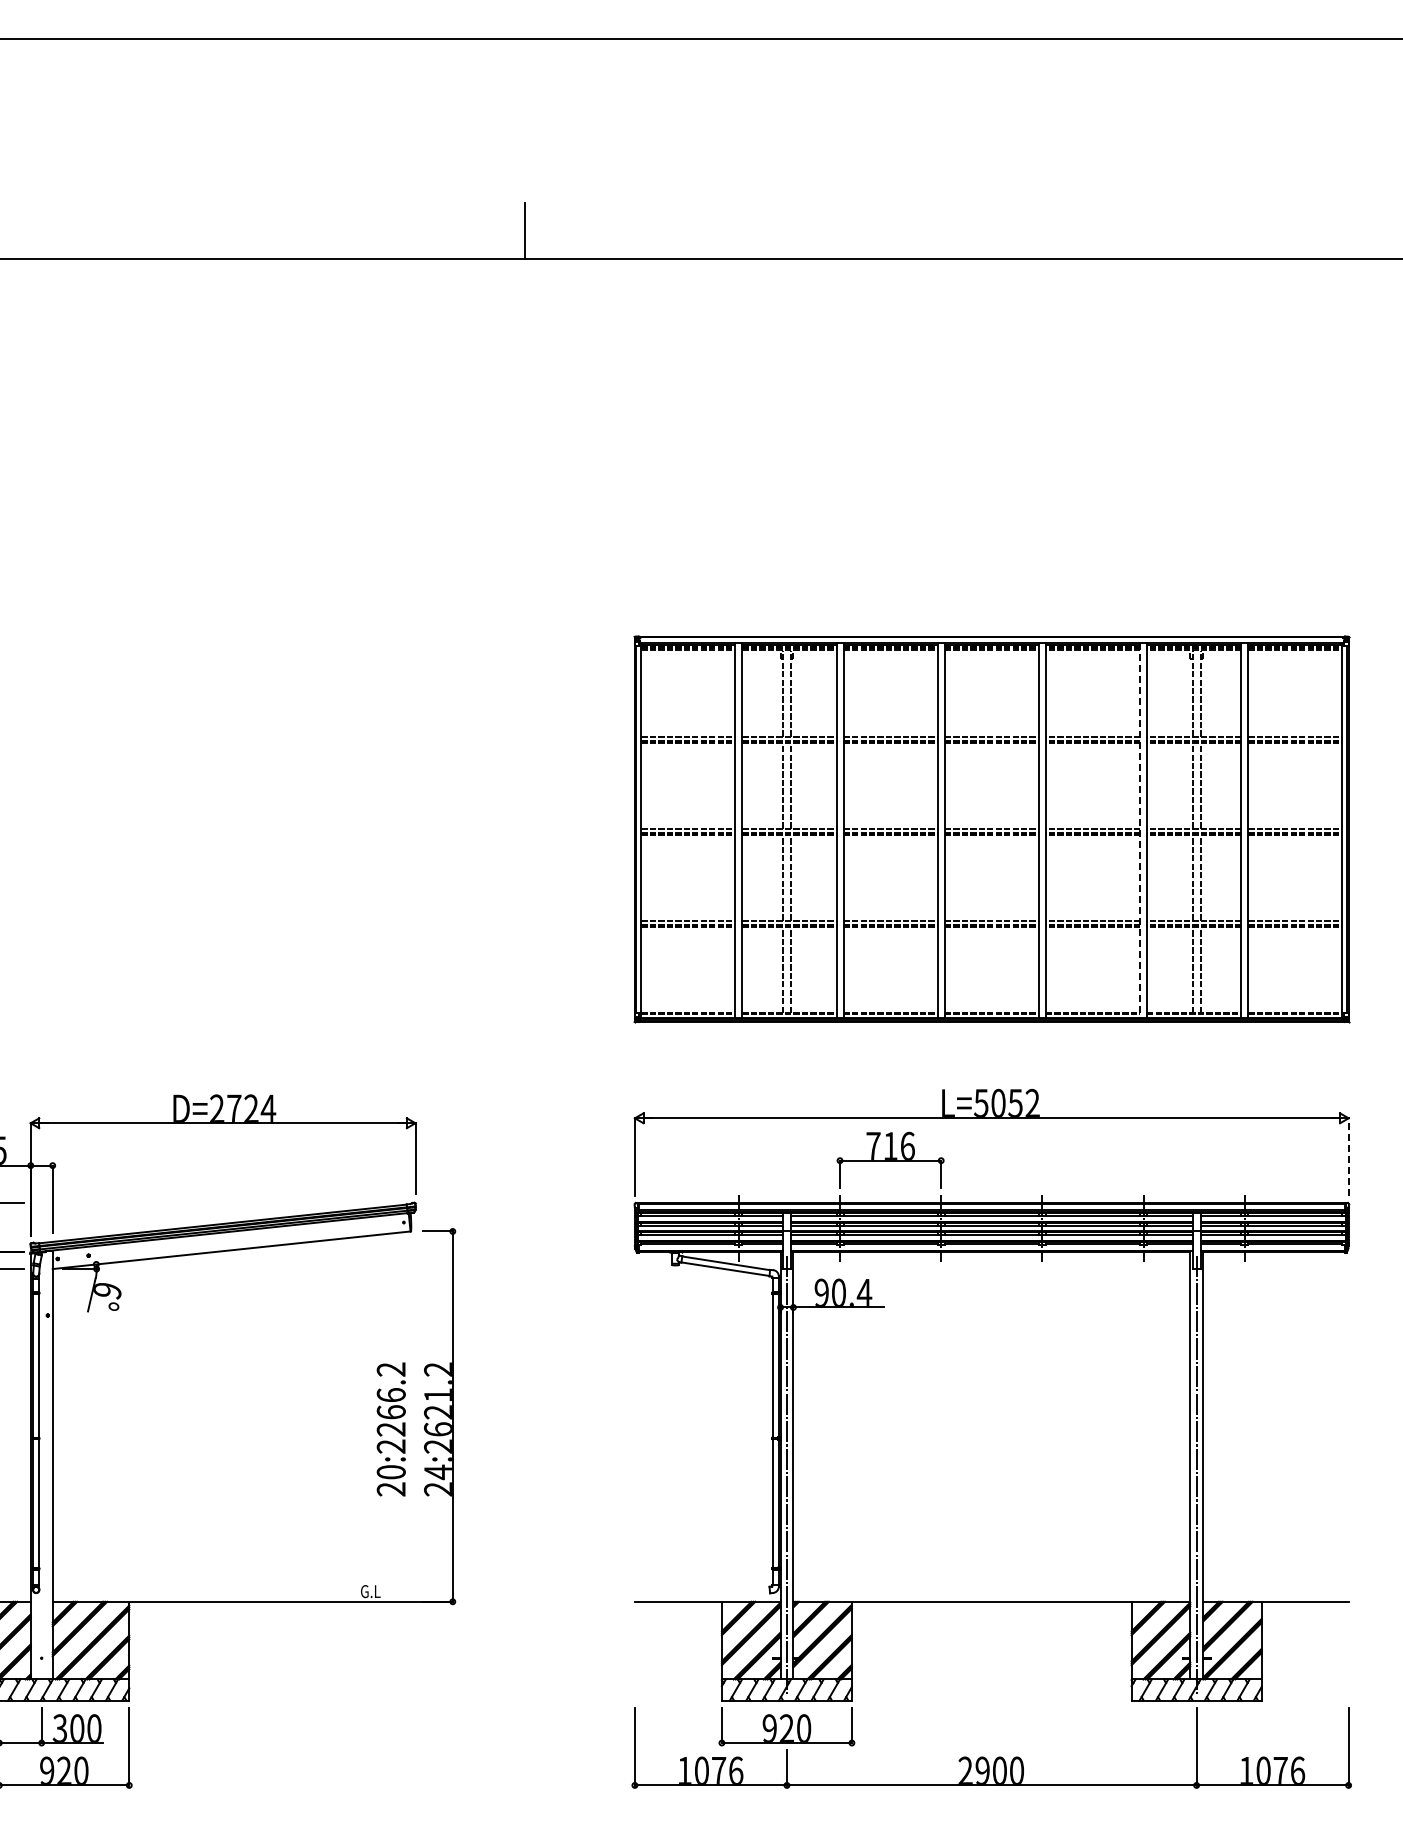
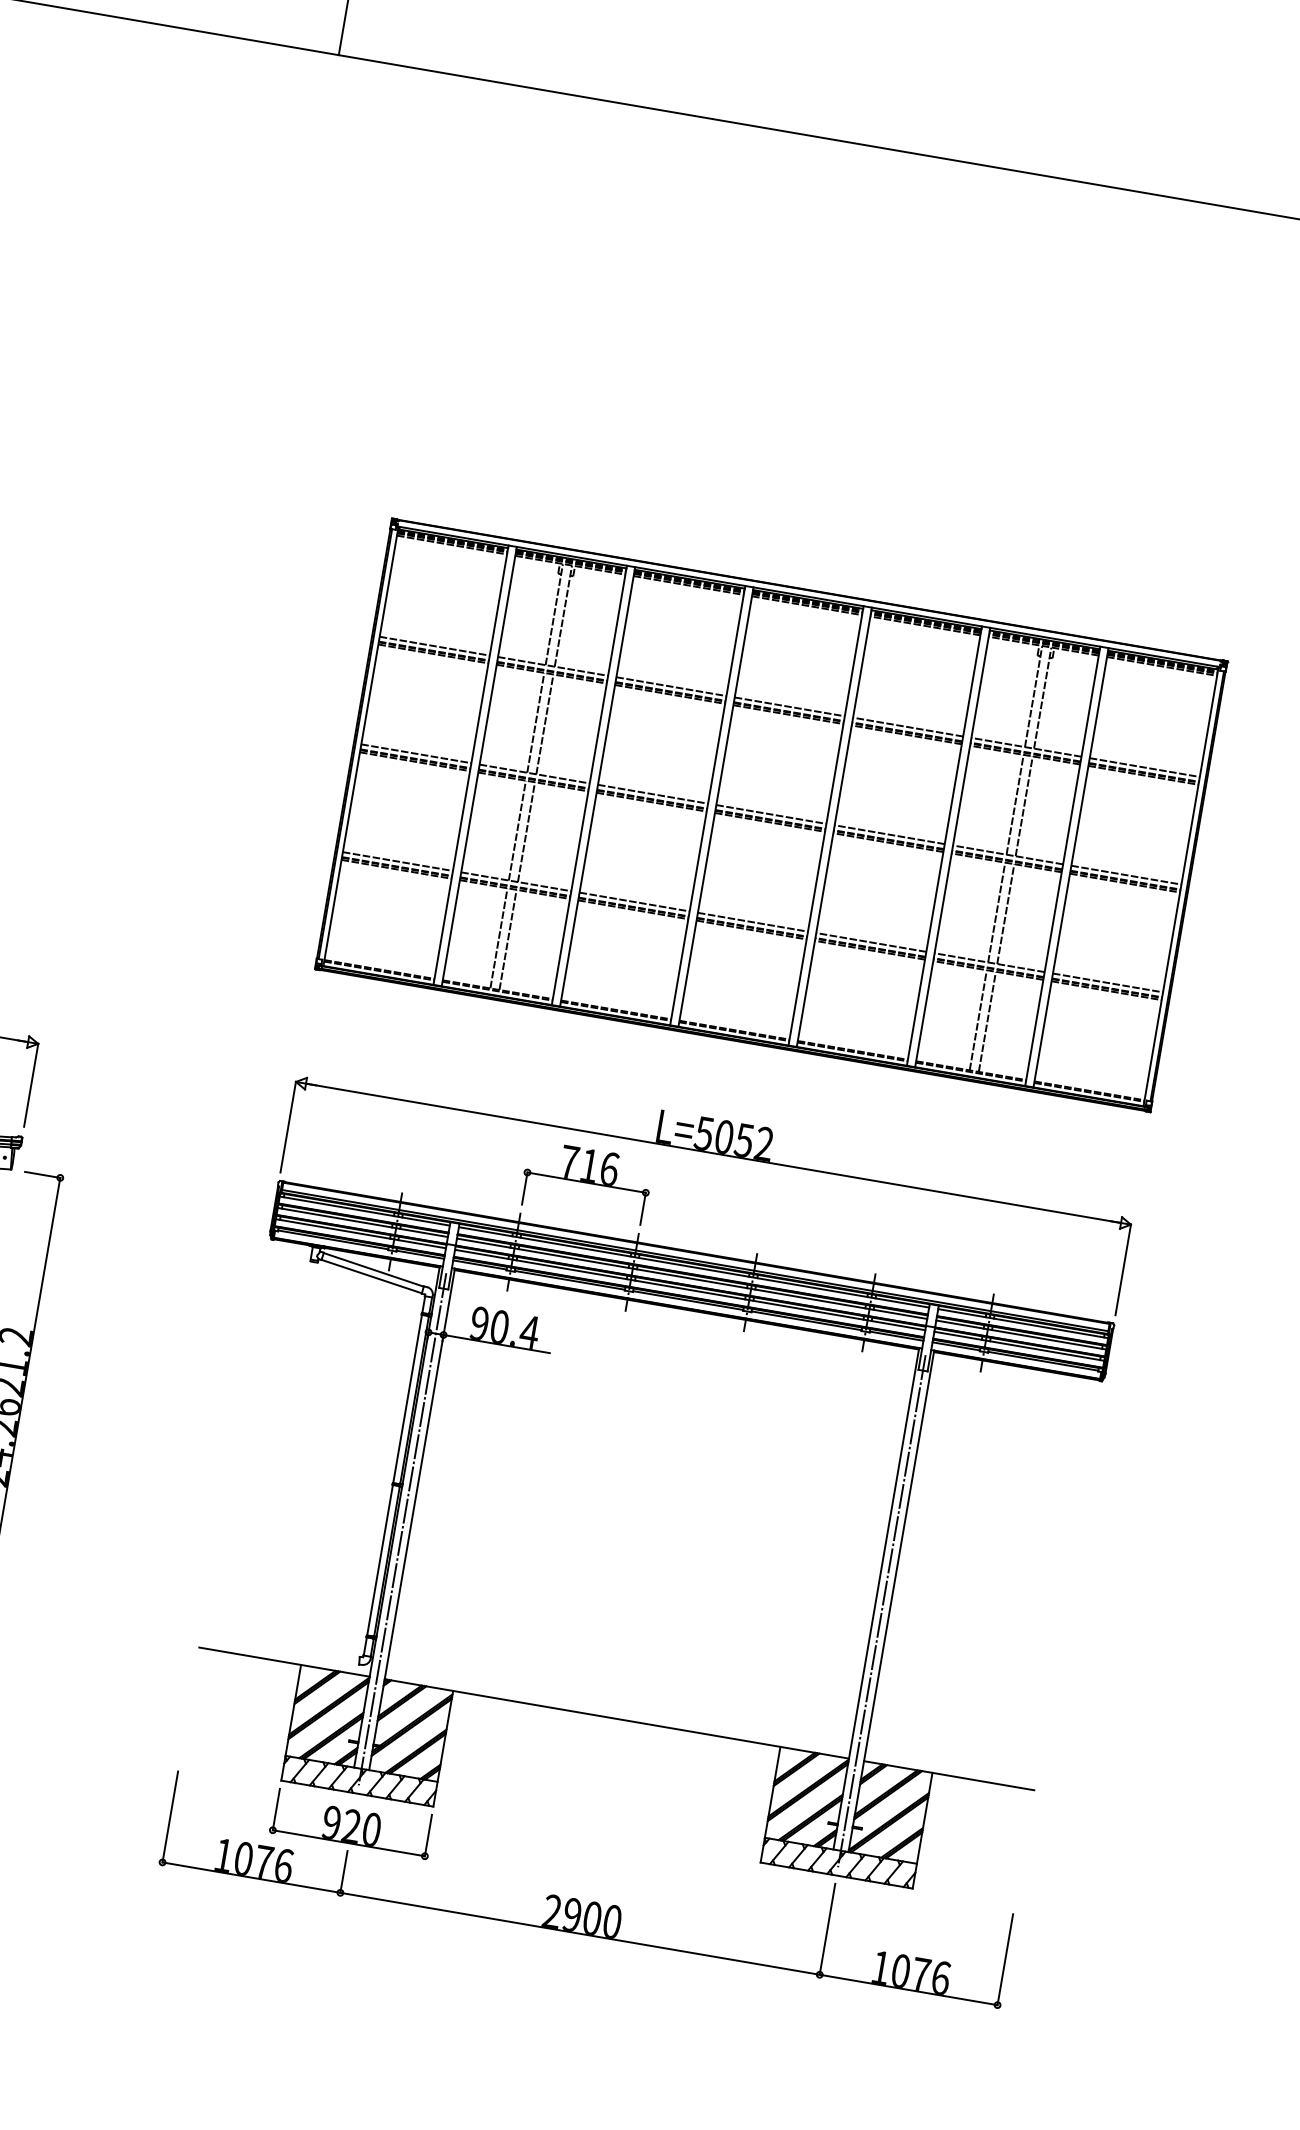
line: (1139, 830) -> (943, 846), dashed -> solid
line: (1348, 1156) -> (1123, 1269), dashed -> solid

